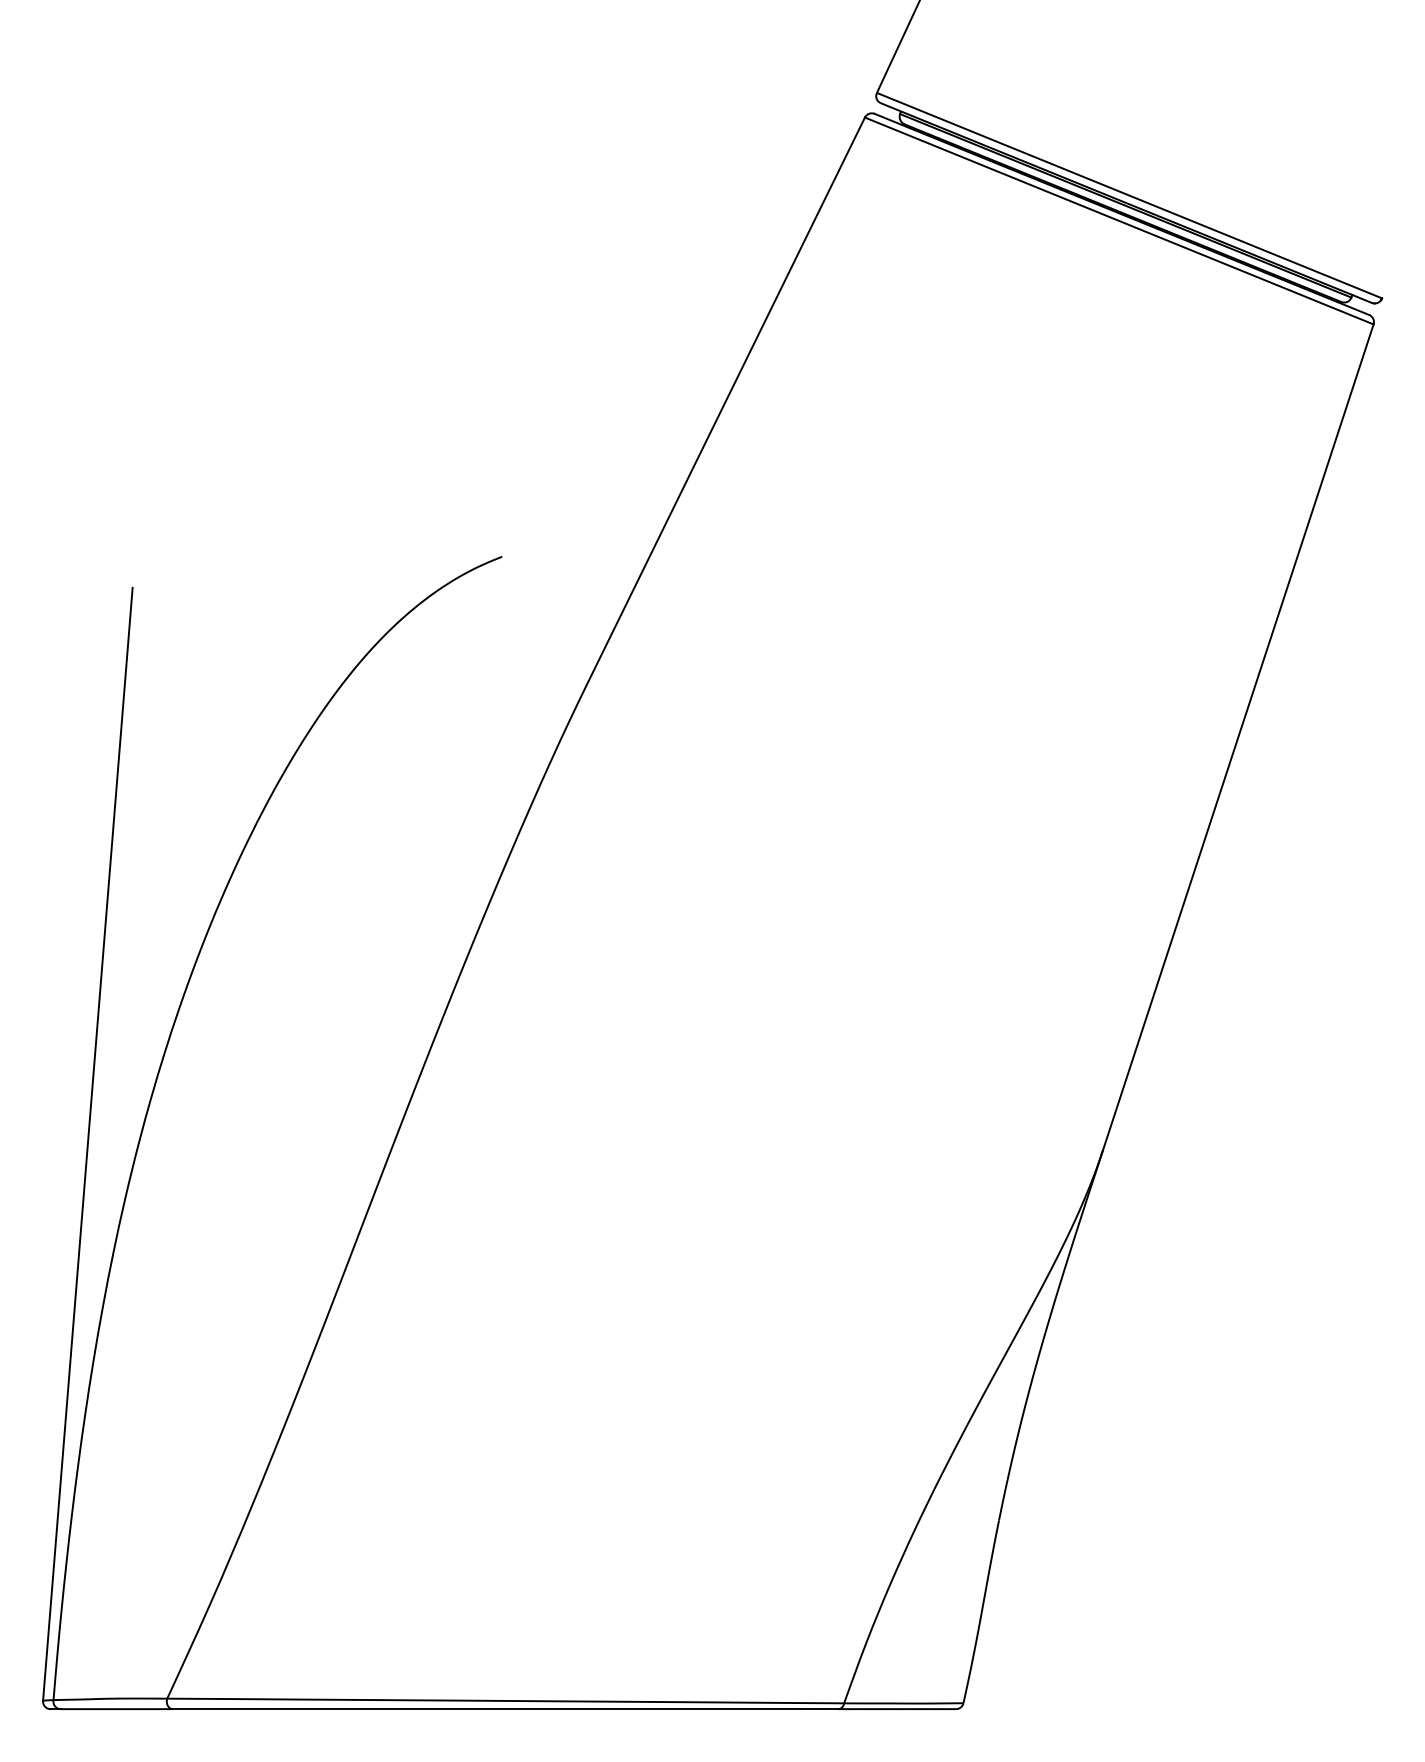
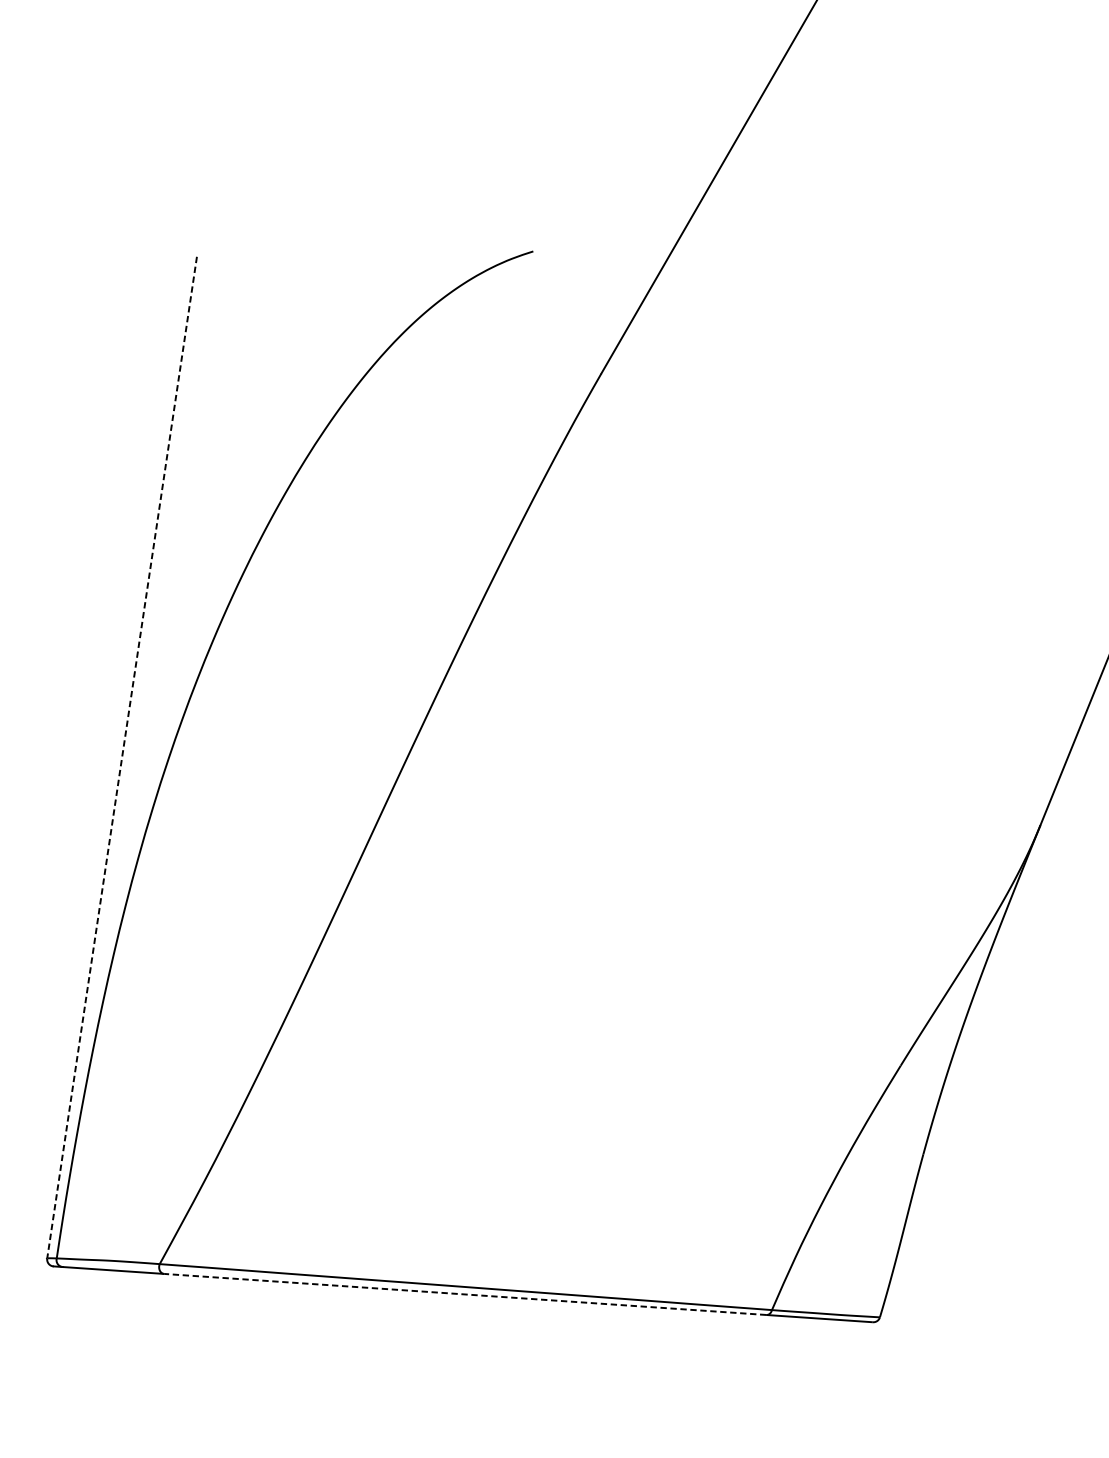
line: (87, 1144) -> (121, 757), solid -> dashed
line: (505, 1709) -> (465, 1294), solid -> dashed

